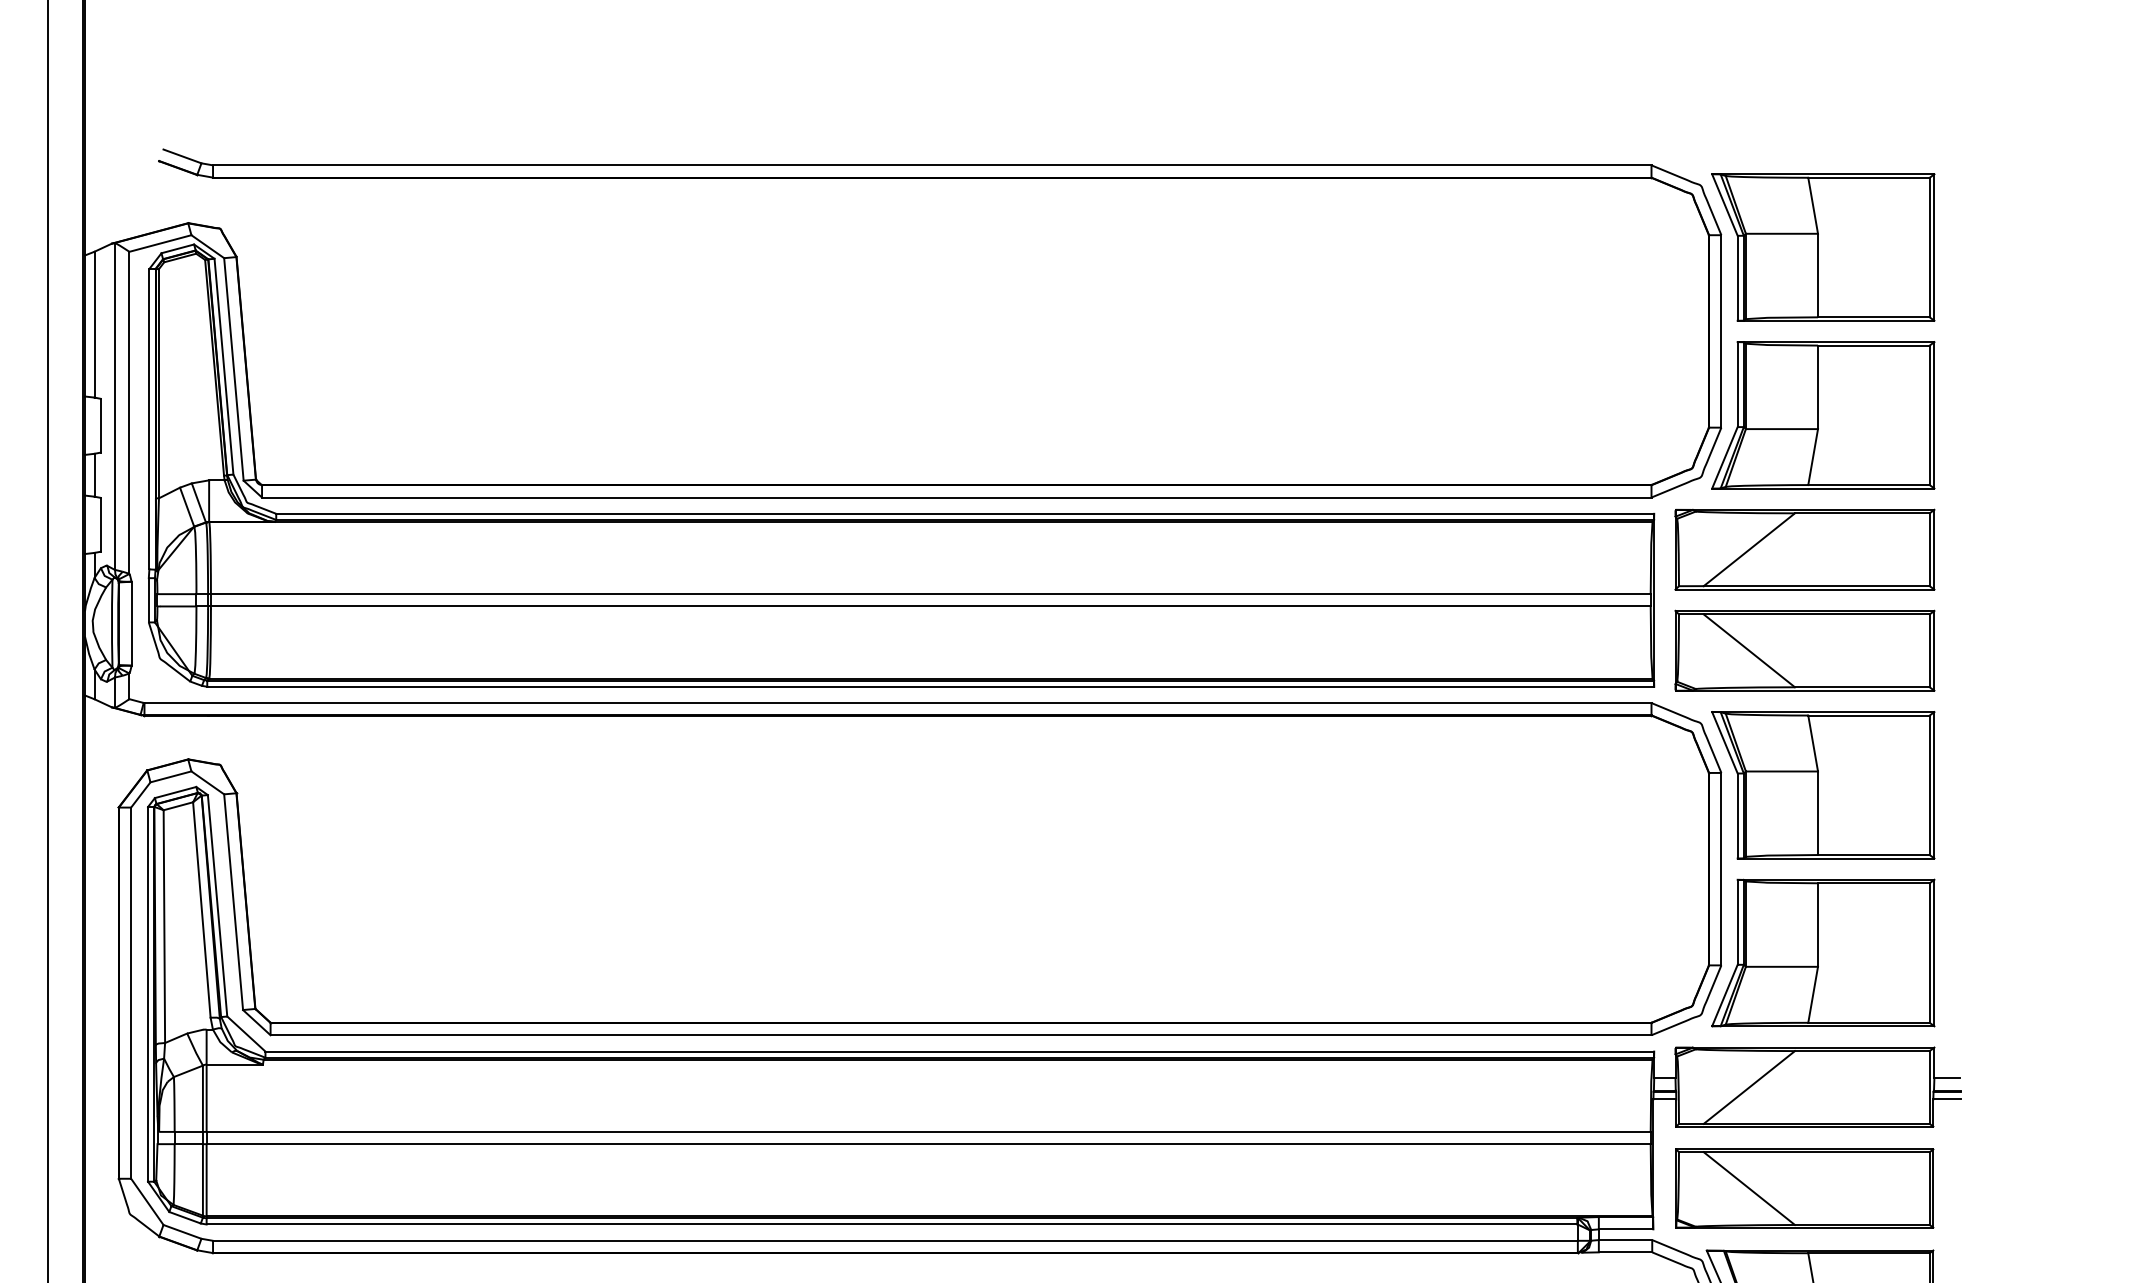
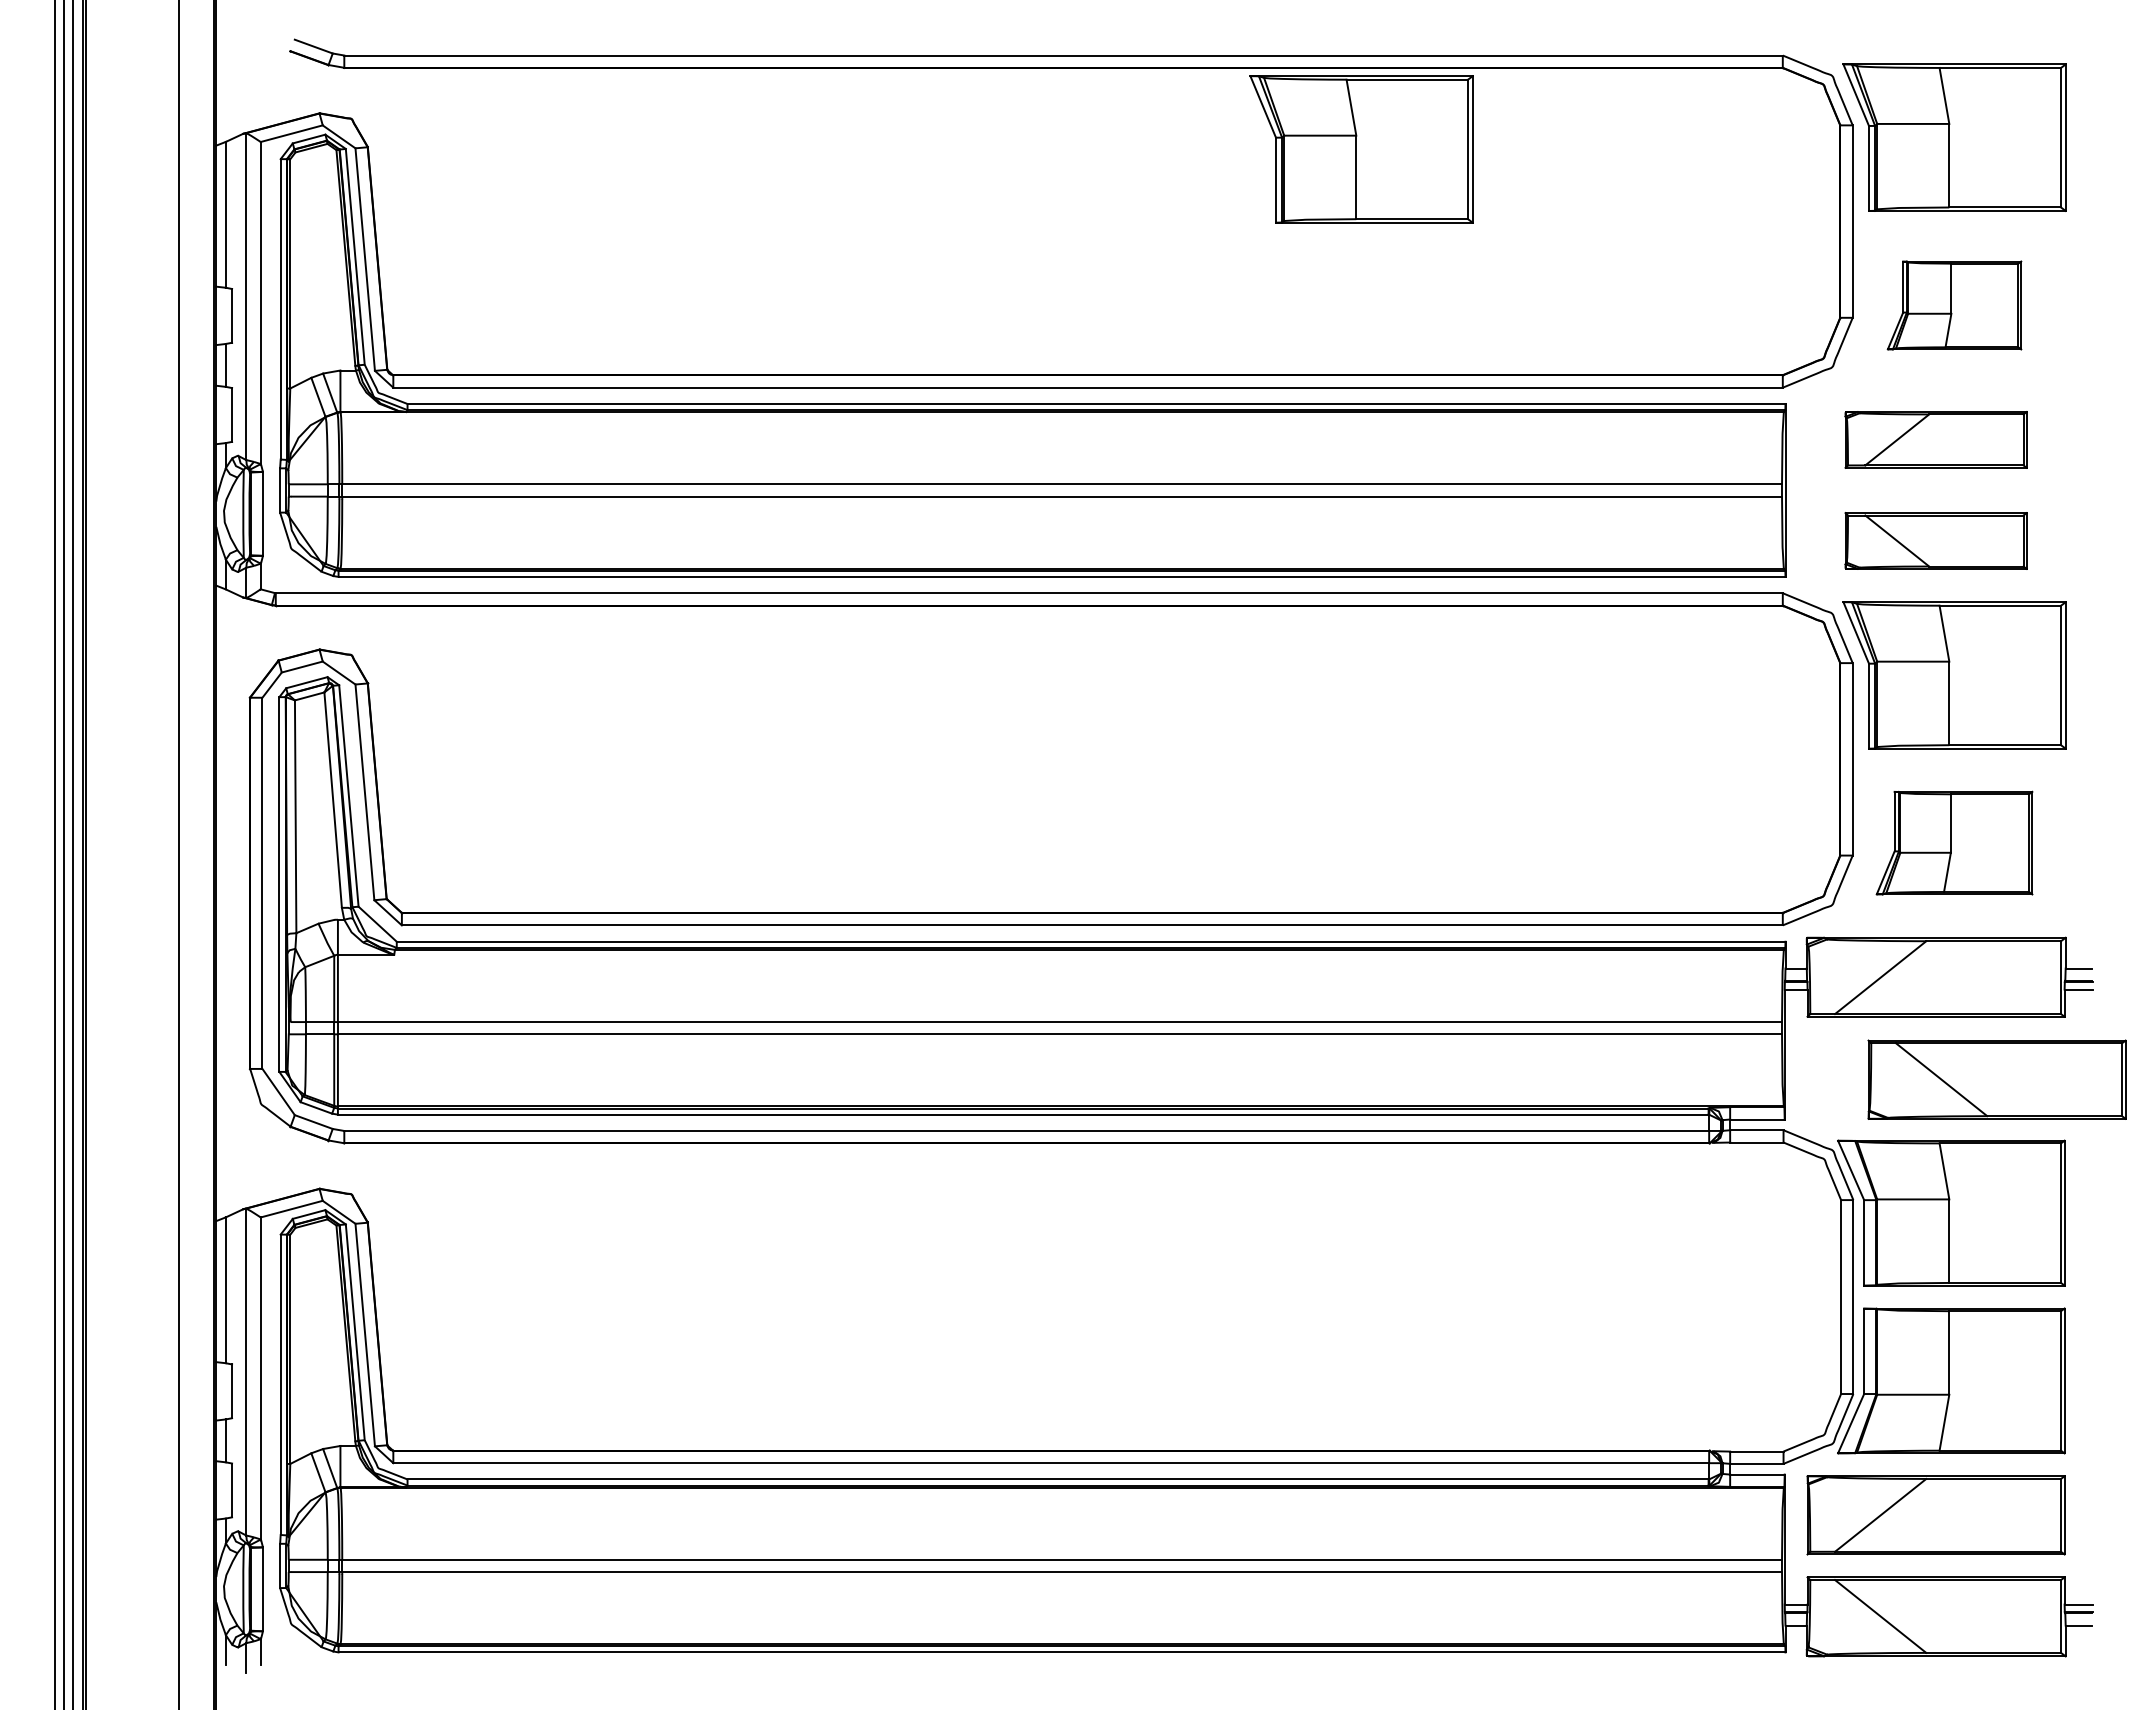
part: (1230, 259) -> (1361, 149), added
part: (1823, 415) -> (1954, 305), size x0.6
part: (1804, 549) -> (1935, 439), size x0.7
part: (1804, 650) -> (1935, 540), size x0.7
part: (1823, 952) -> (1954, 842), size x0.7
part: (1804, 1188) -> (1996, 1079), moved

